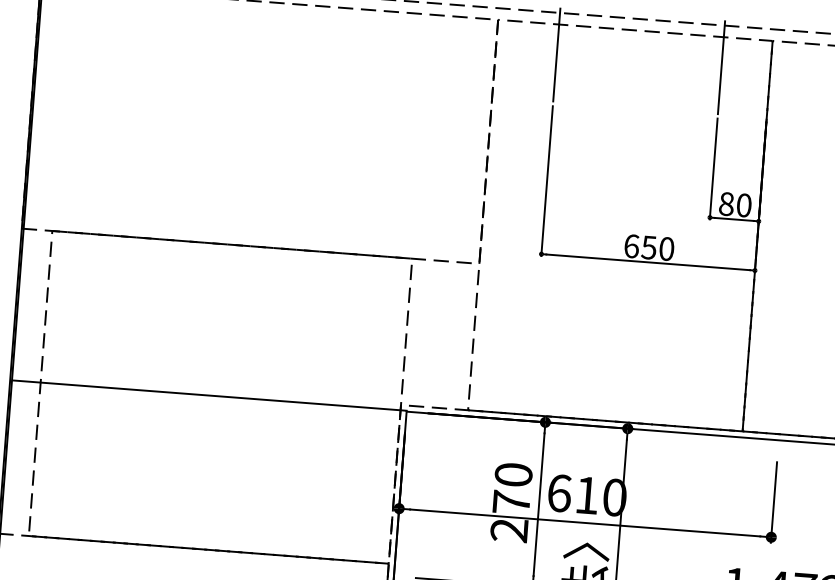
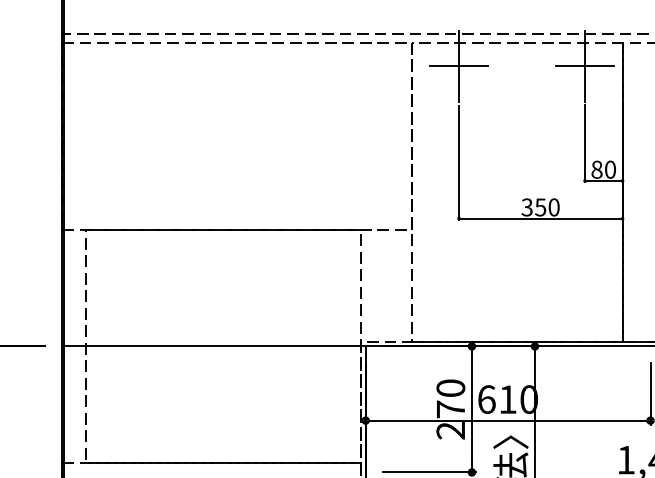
line: (556, 55) -> (458, 66), added
line: (721, 68) -> (585, 66), added
text: (630, 246) -> (526, 207), 650 -> 350

